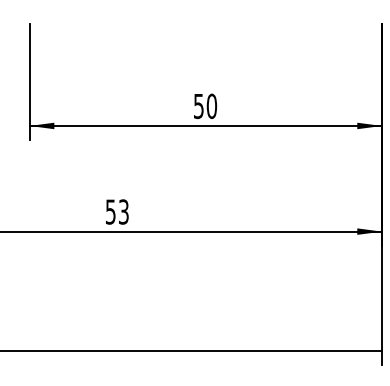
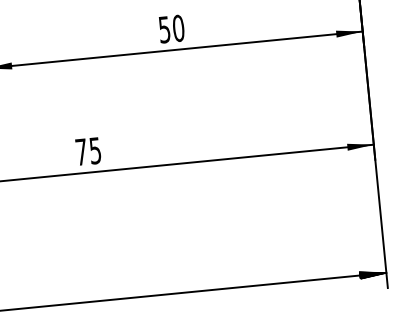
text: (117, 211) -> (88, 150), 53 -> 75
hatch: (369, 351) -> (373, 274), added

